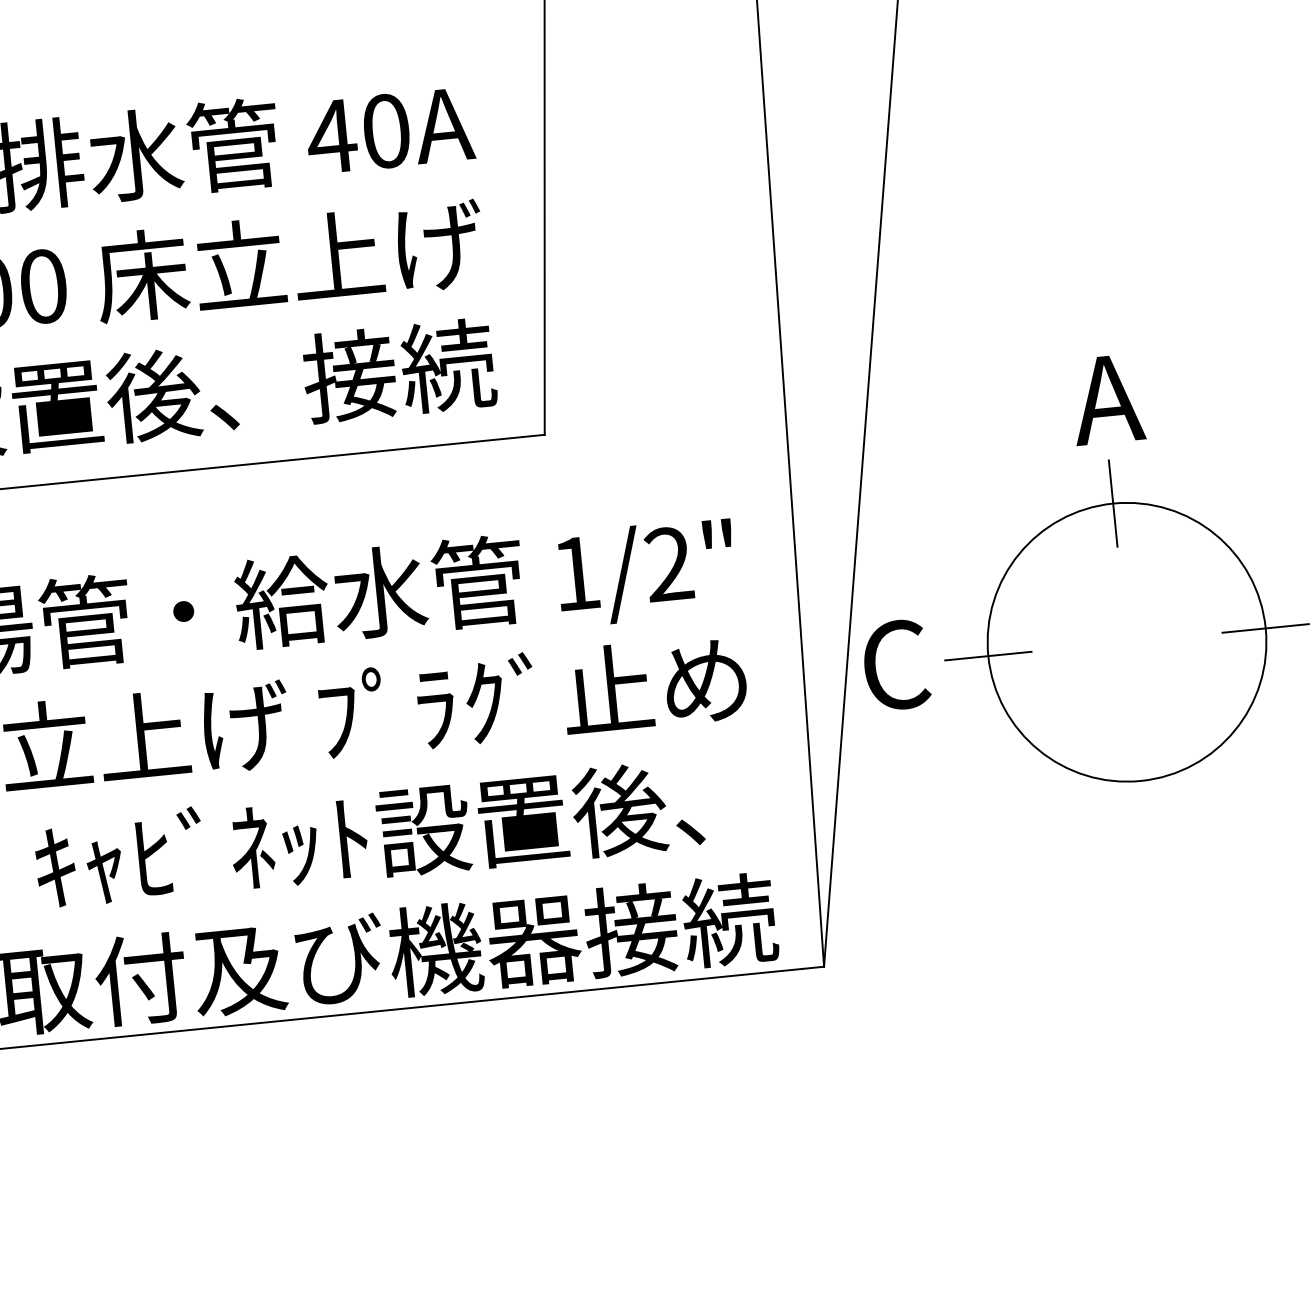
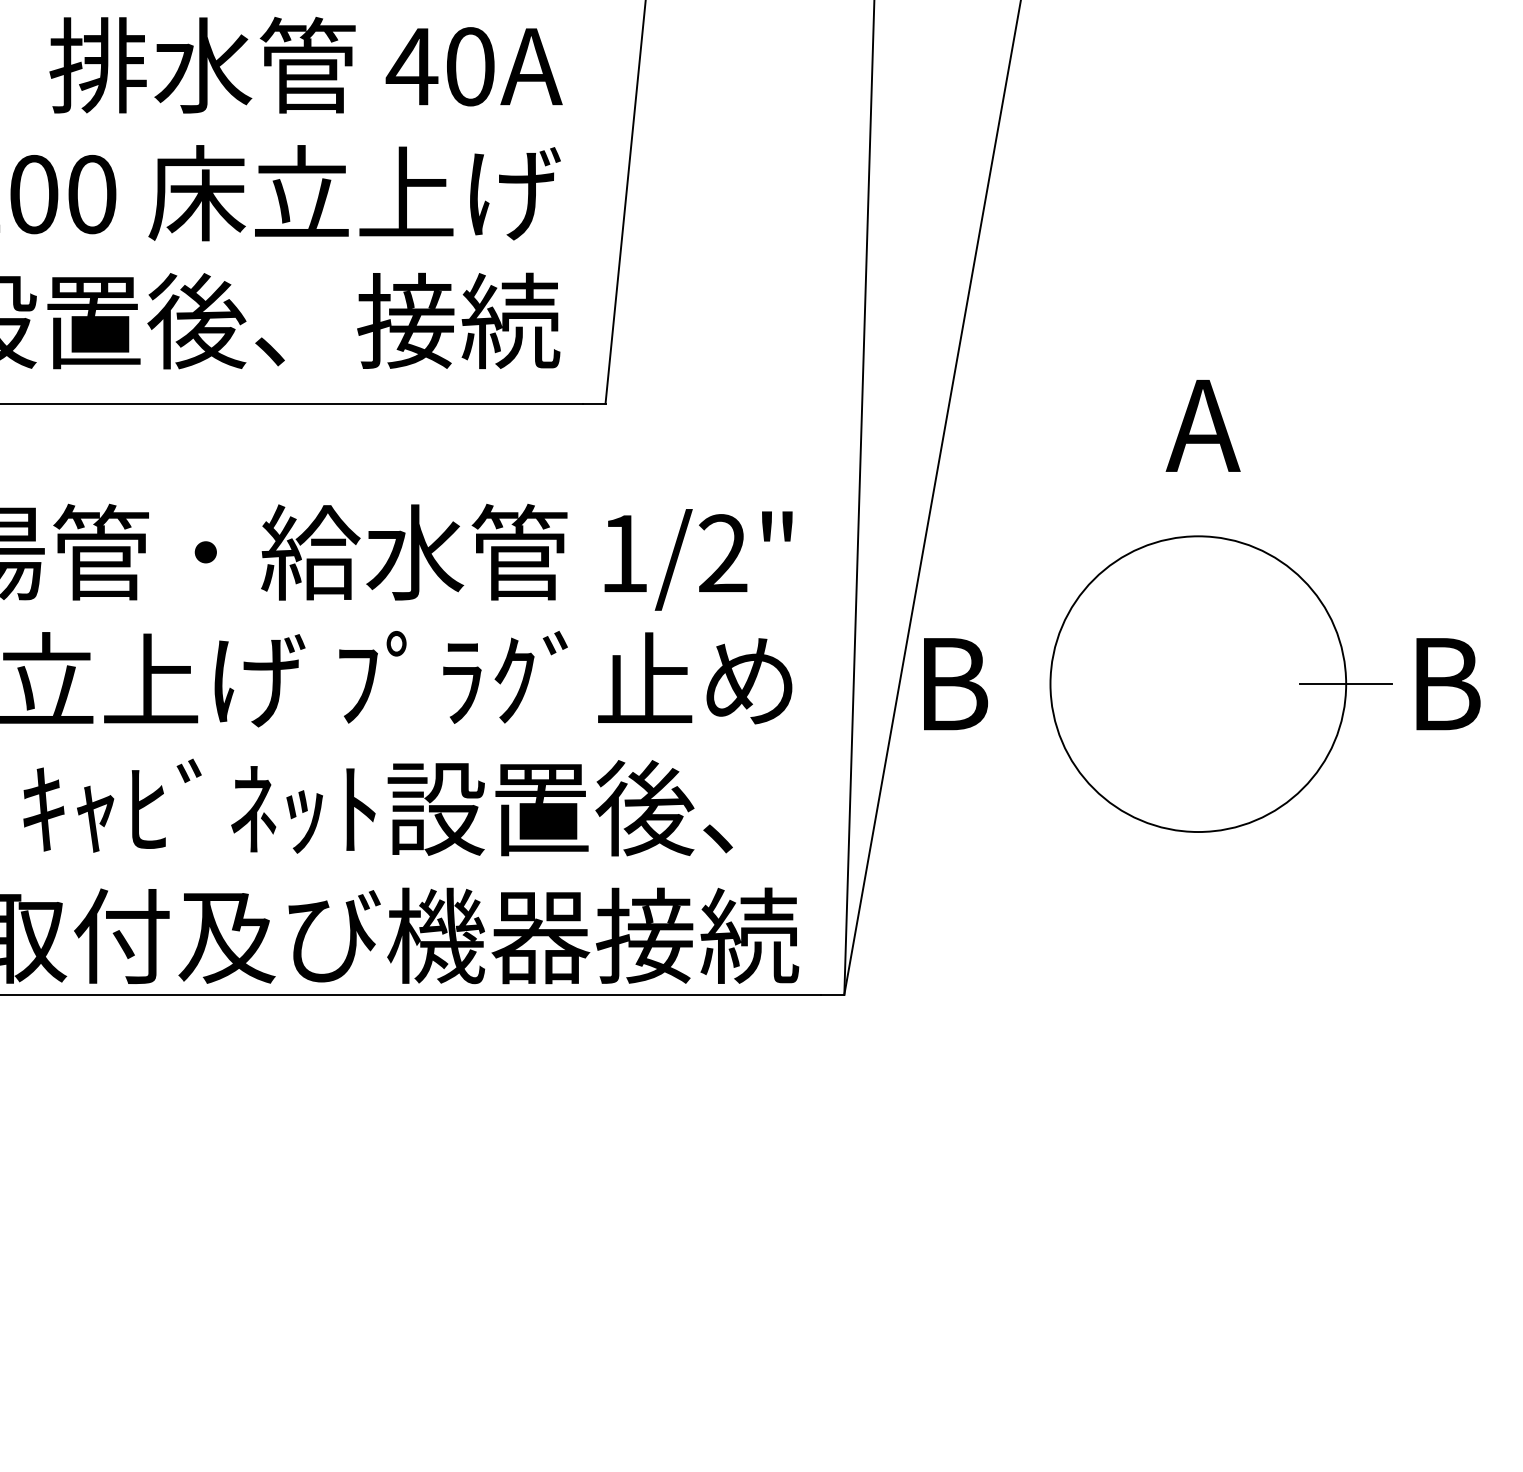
line: (1113, 503) -> (1198, 536), removed
line: (988, 656) -> (1050, 684), removed
text: (897, 664) -> (953, 683), C -> B

